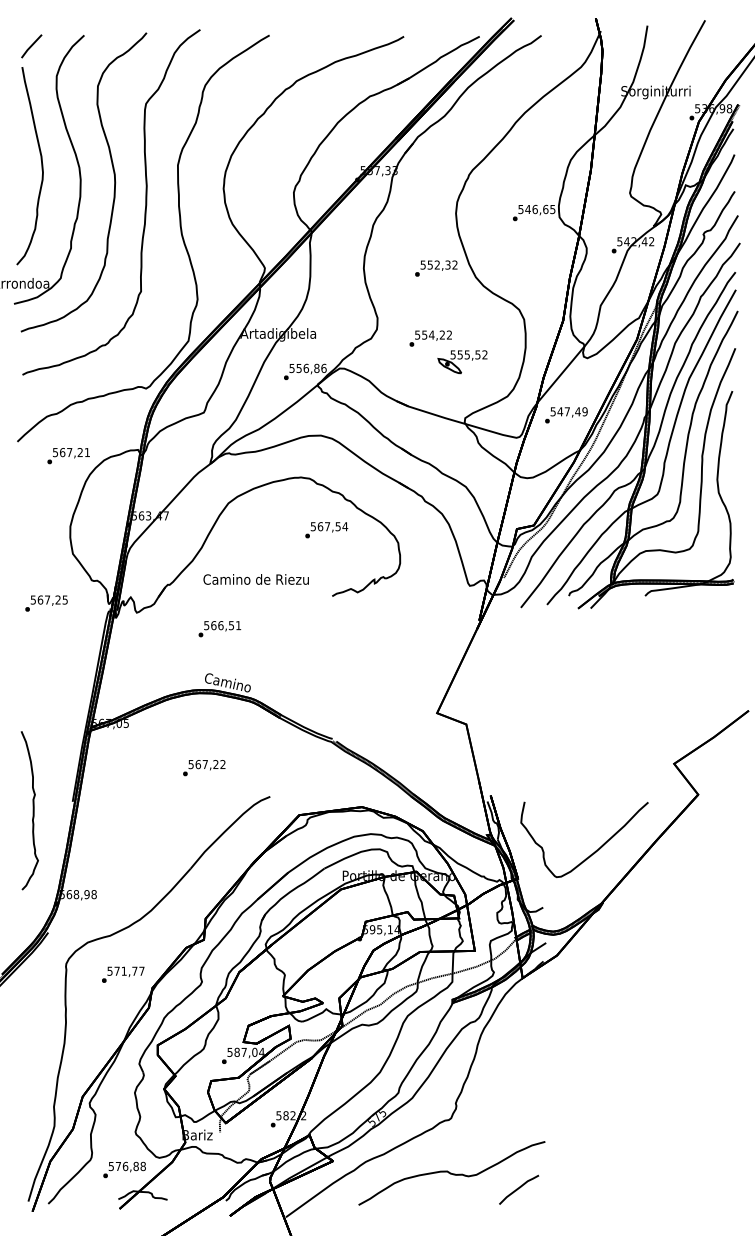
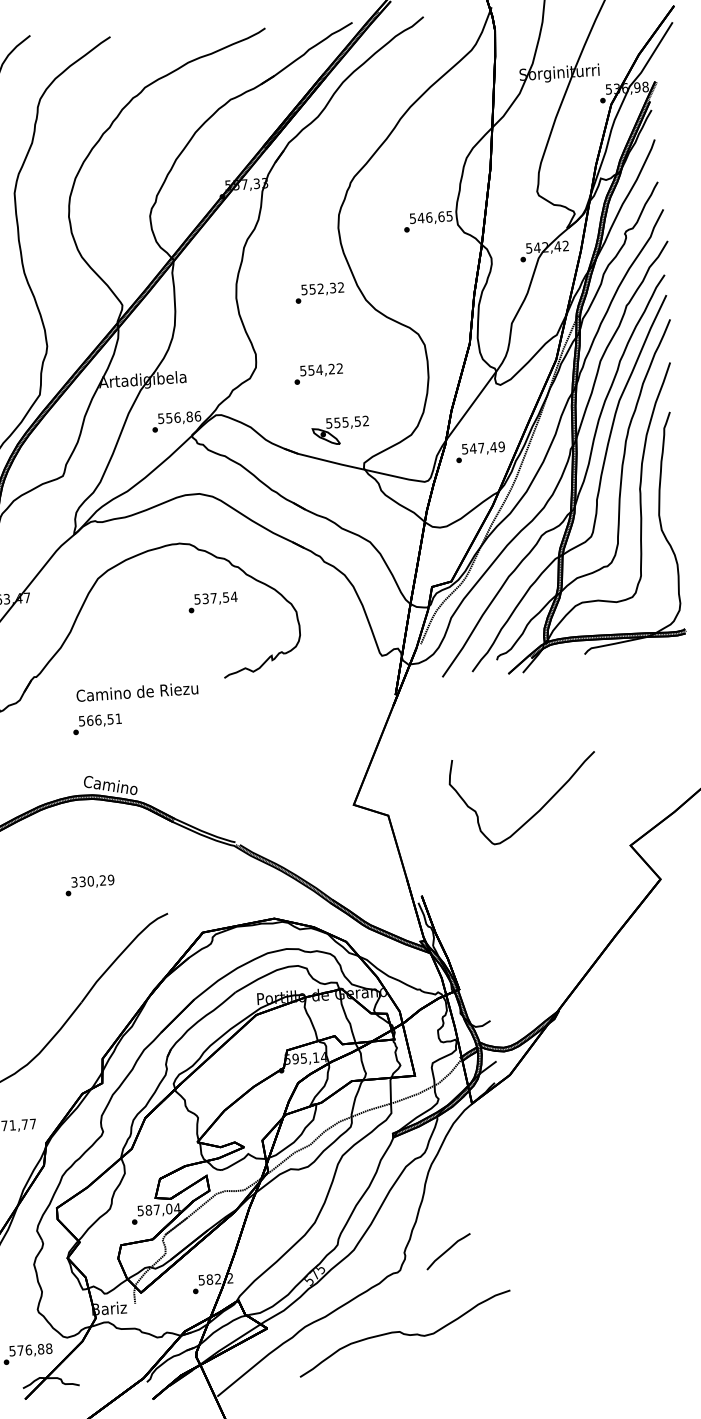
part: (462, 362) -> (340, 431), moved
text: (320, 526) -> (205, 598), 567,54 -> 537,54
text: (255, 579) -> (136, 692), moved
text: (206, 764) -> (92, 881), 567,22 -> 330,29
curve: (595, 850) -> (537, 810), moved
part: (519, 1189) -> (449, 1251), moved

